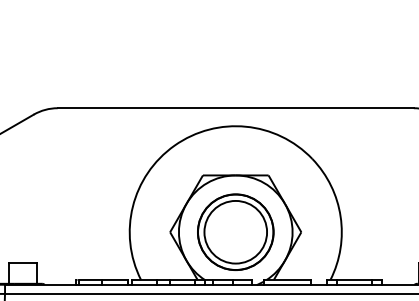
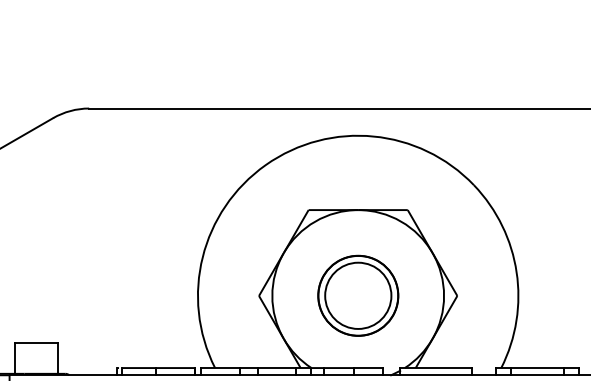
part: (235, 231) -> (357, 294), size x0.7

